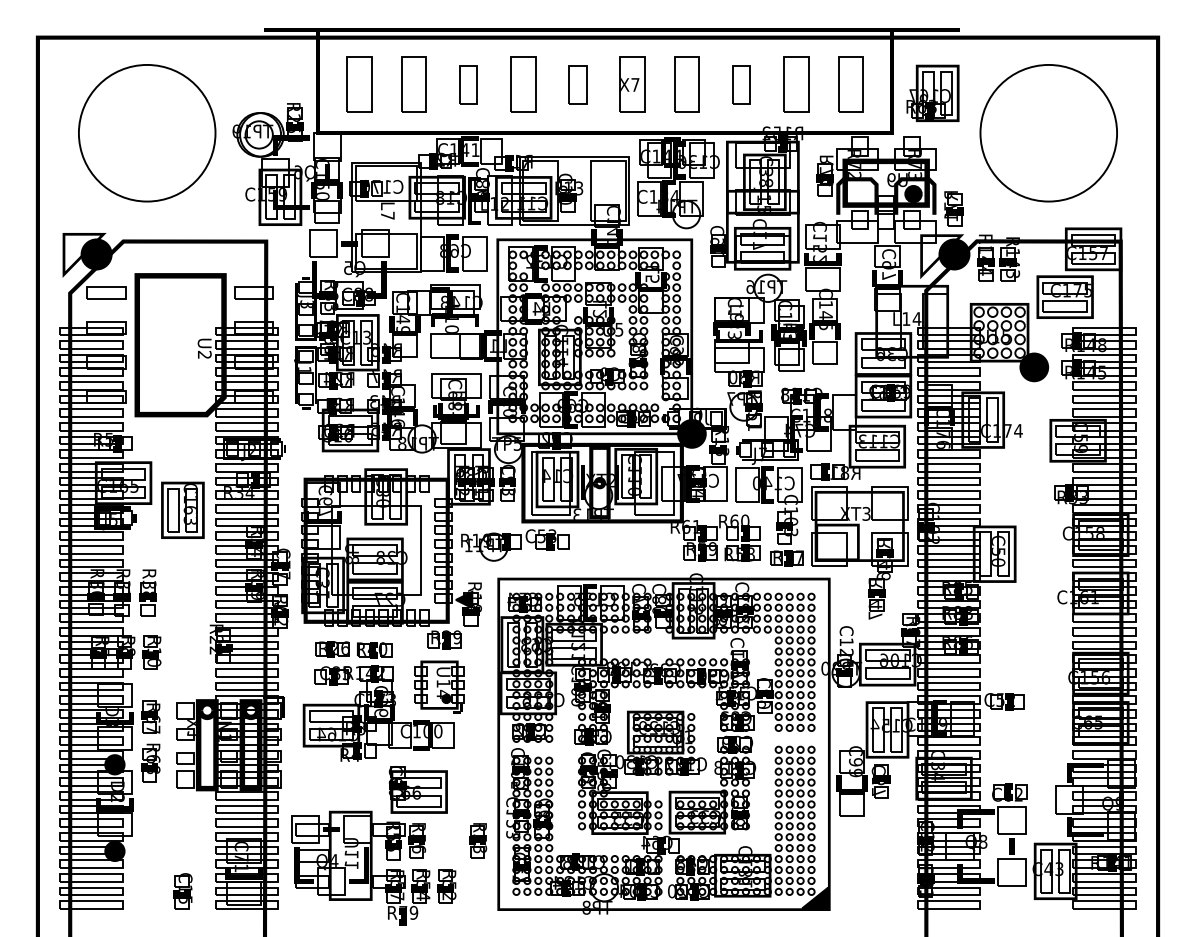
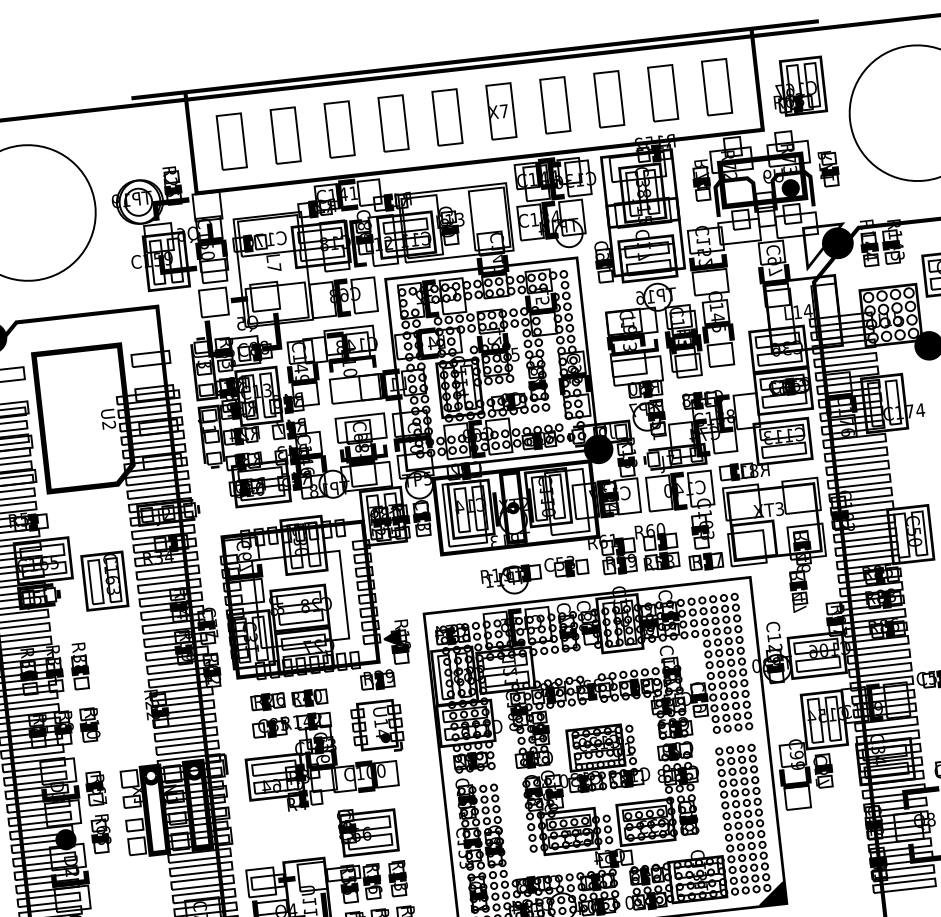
part: (468, 84) -> (339, 129), size x1.43
part: (577, 84) -> (447, 117), size x1.43
part: (741, 84) -> (608, 99), size x1.43
part: (953, 208) -> (828, 168), moved
part: (515, 545) -> (535, 575), moved
part: (478, 840) -> (398, 878), moved

